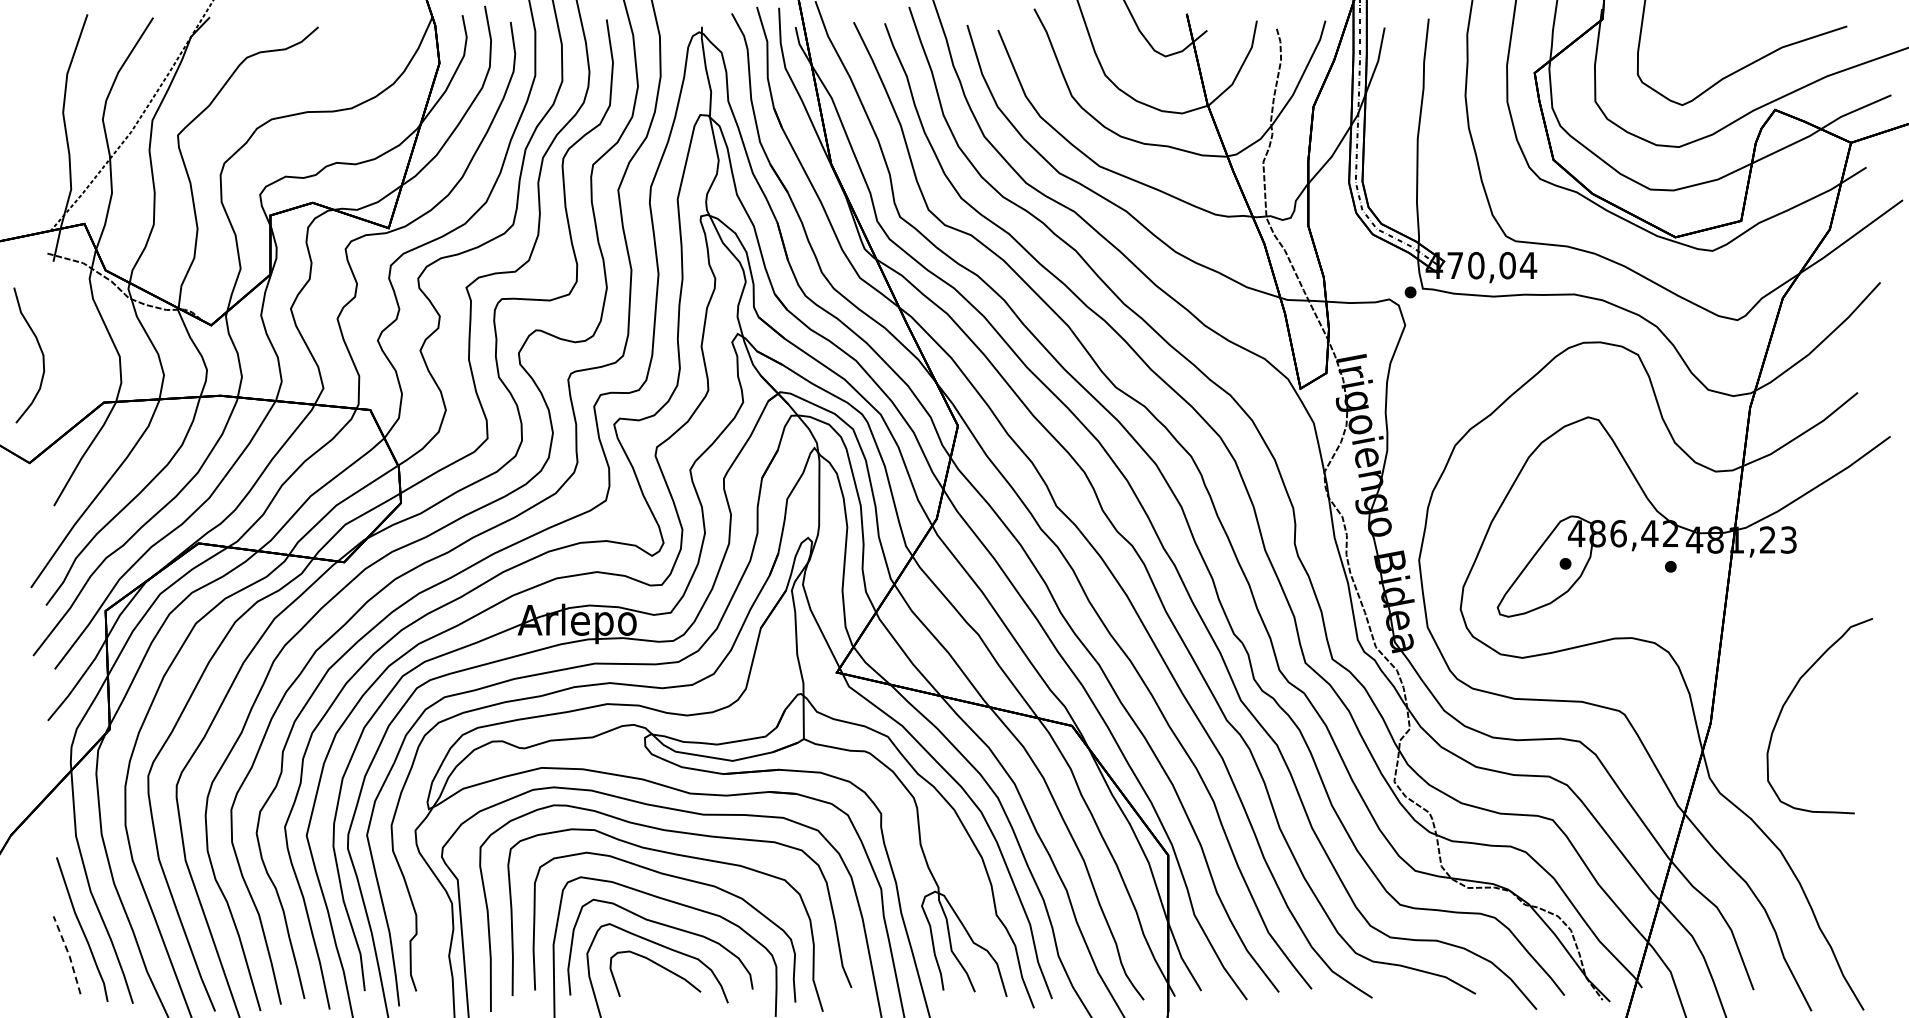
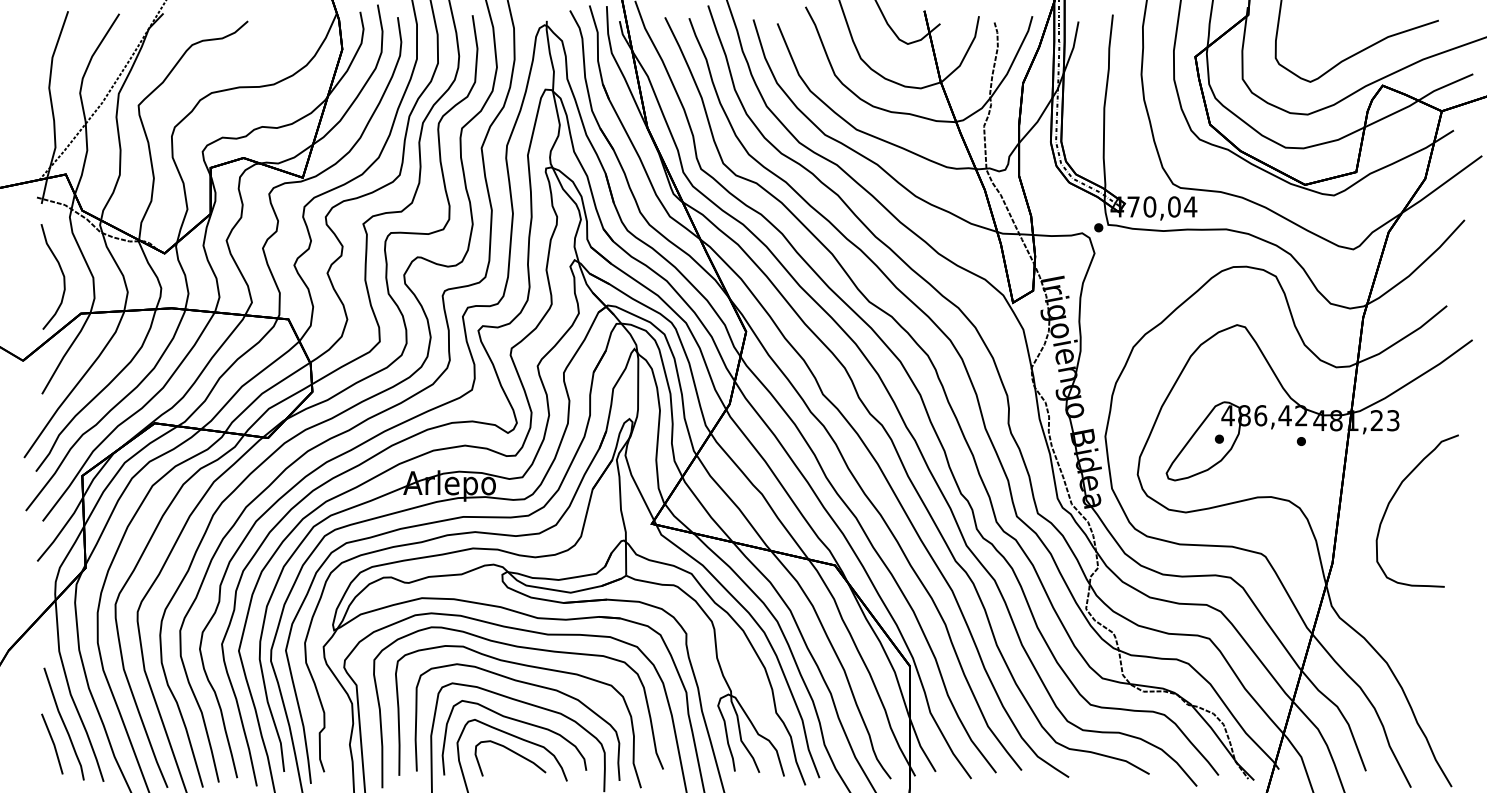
curve: (40, 350) -> (61, 273), moved
curve: (1790, 696) -> (1394, 495), moved
line: (68, 954) -> (53, 743), dashed -> solid

